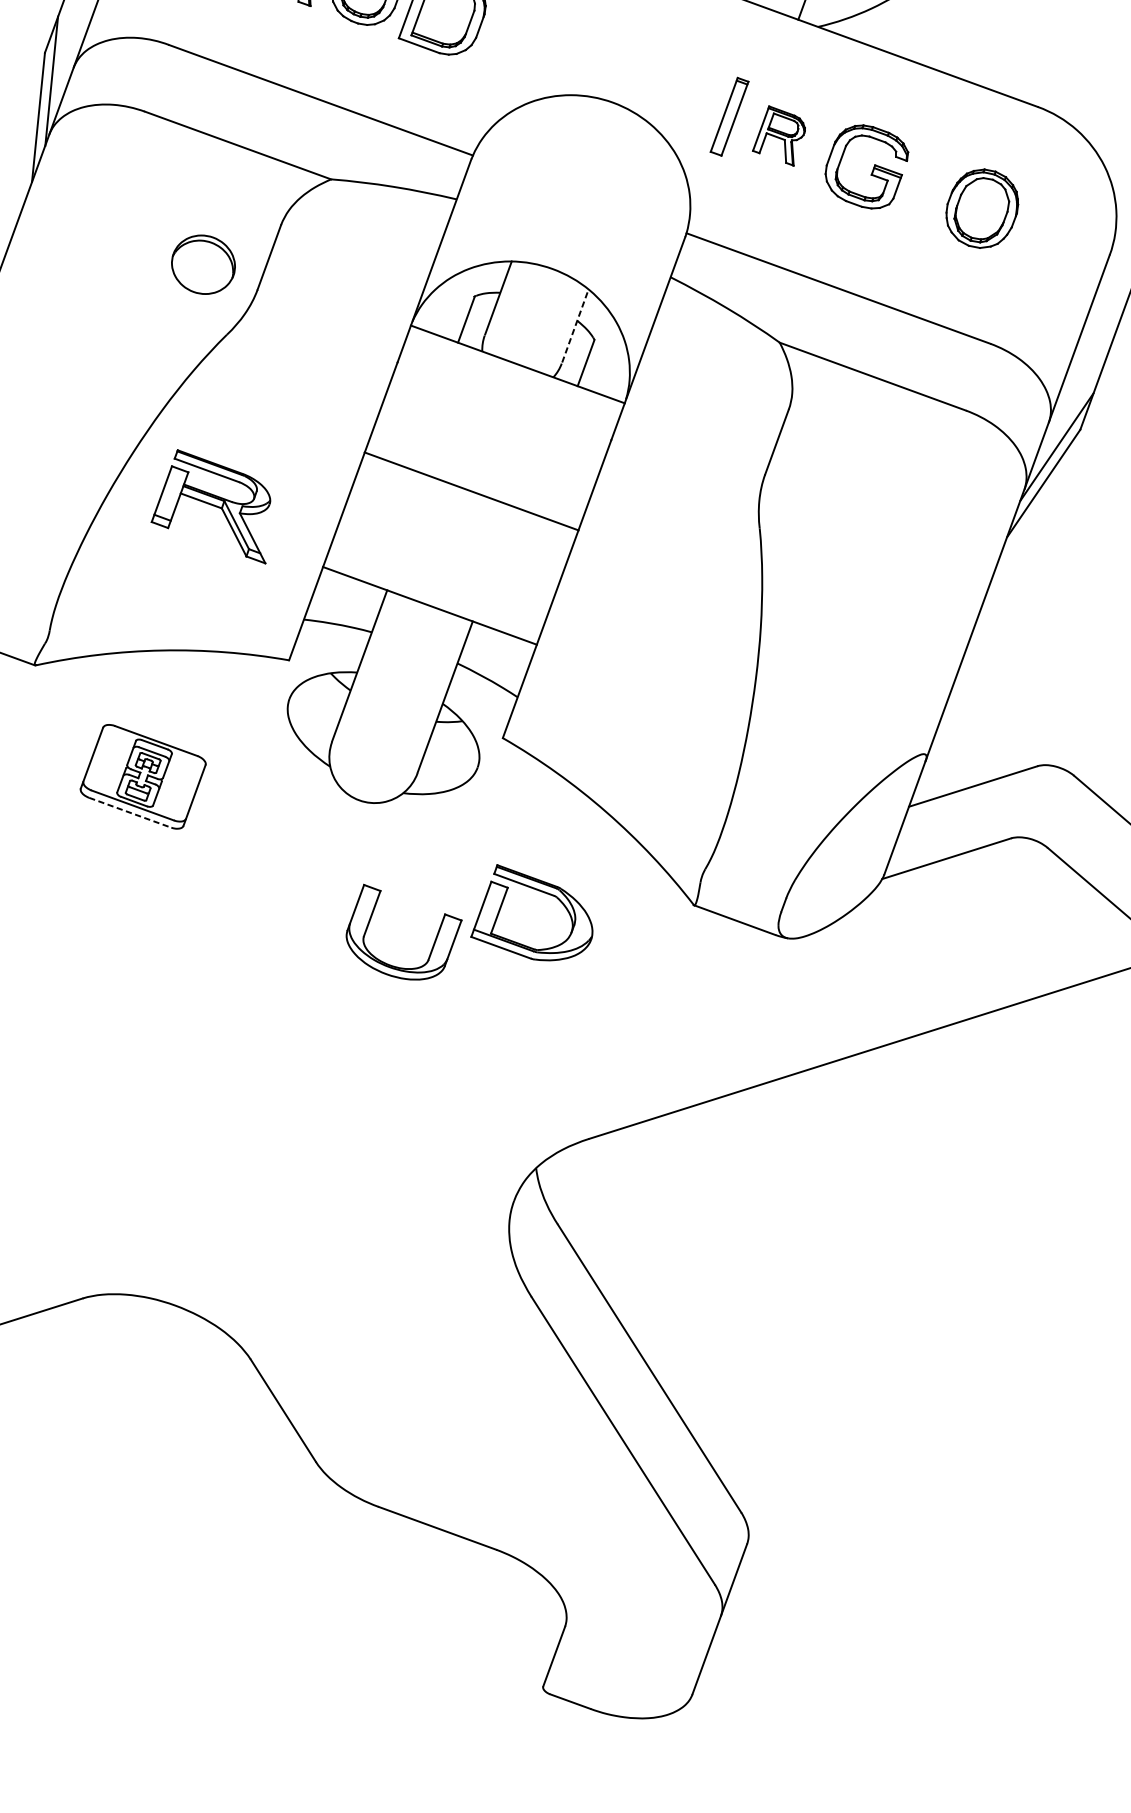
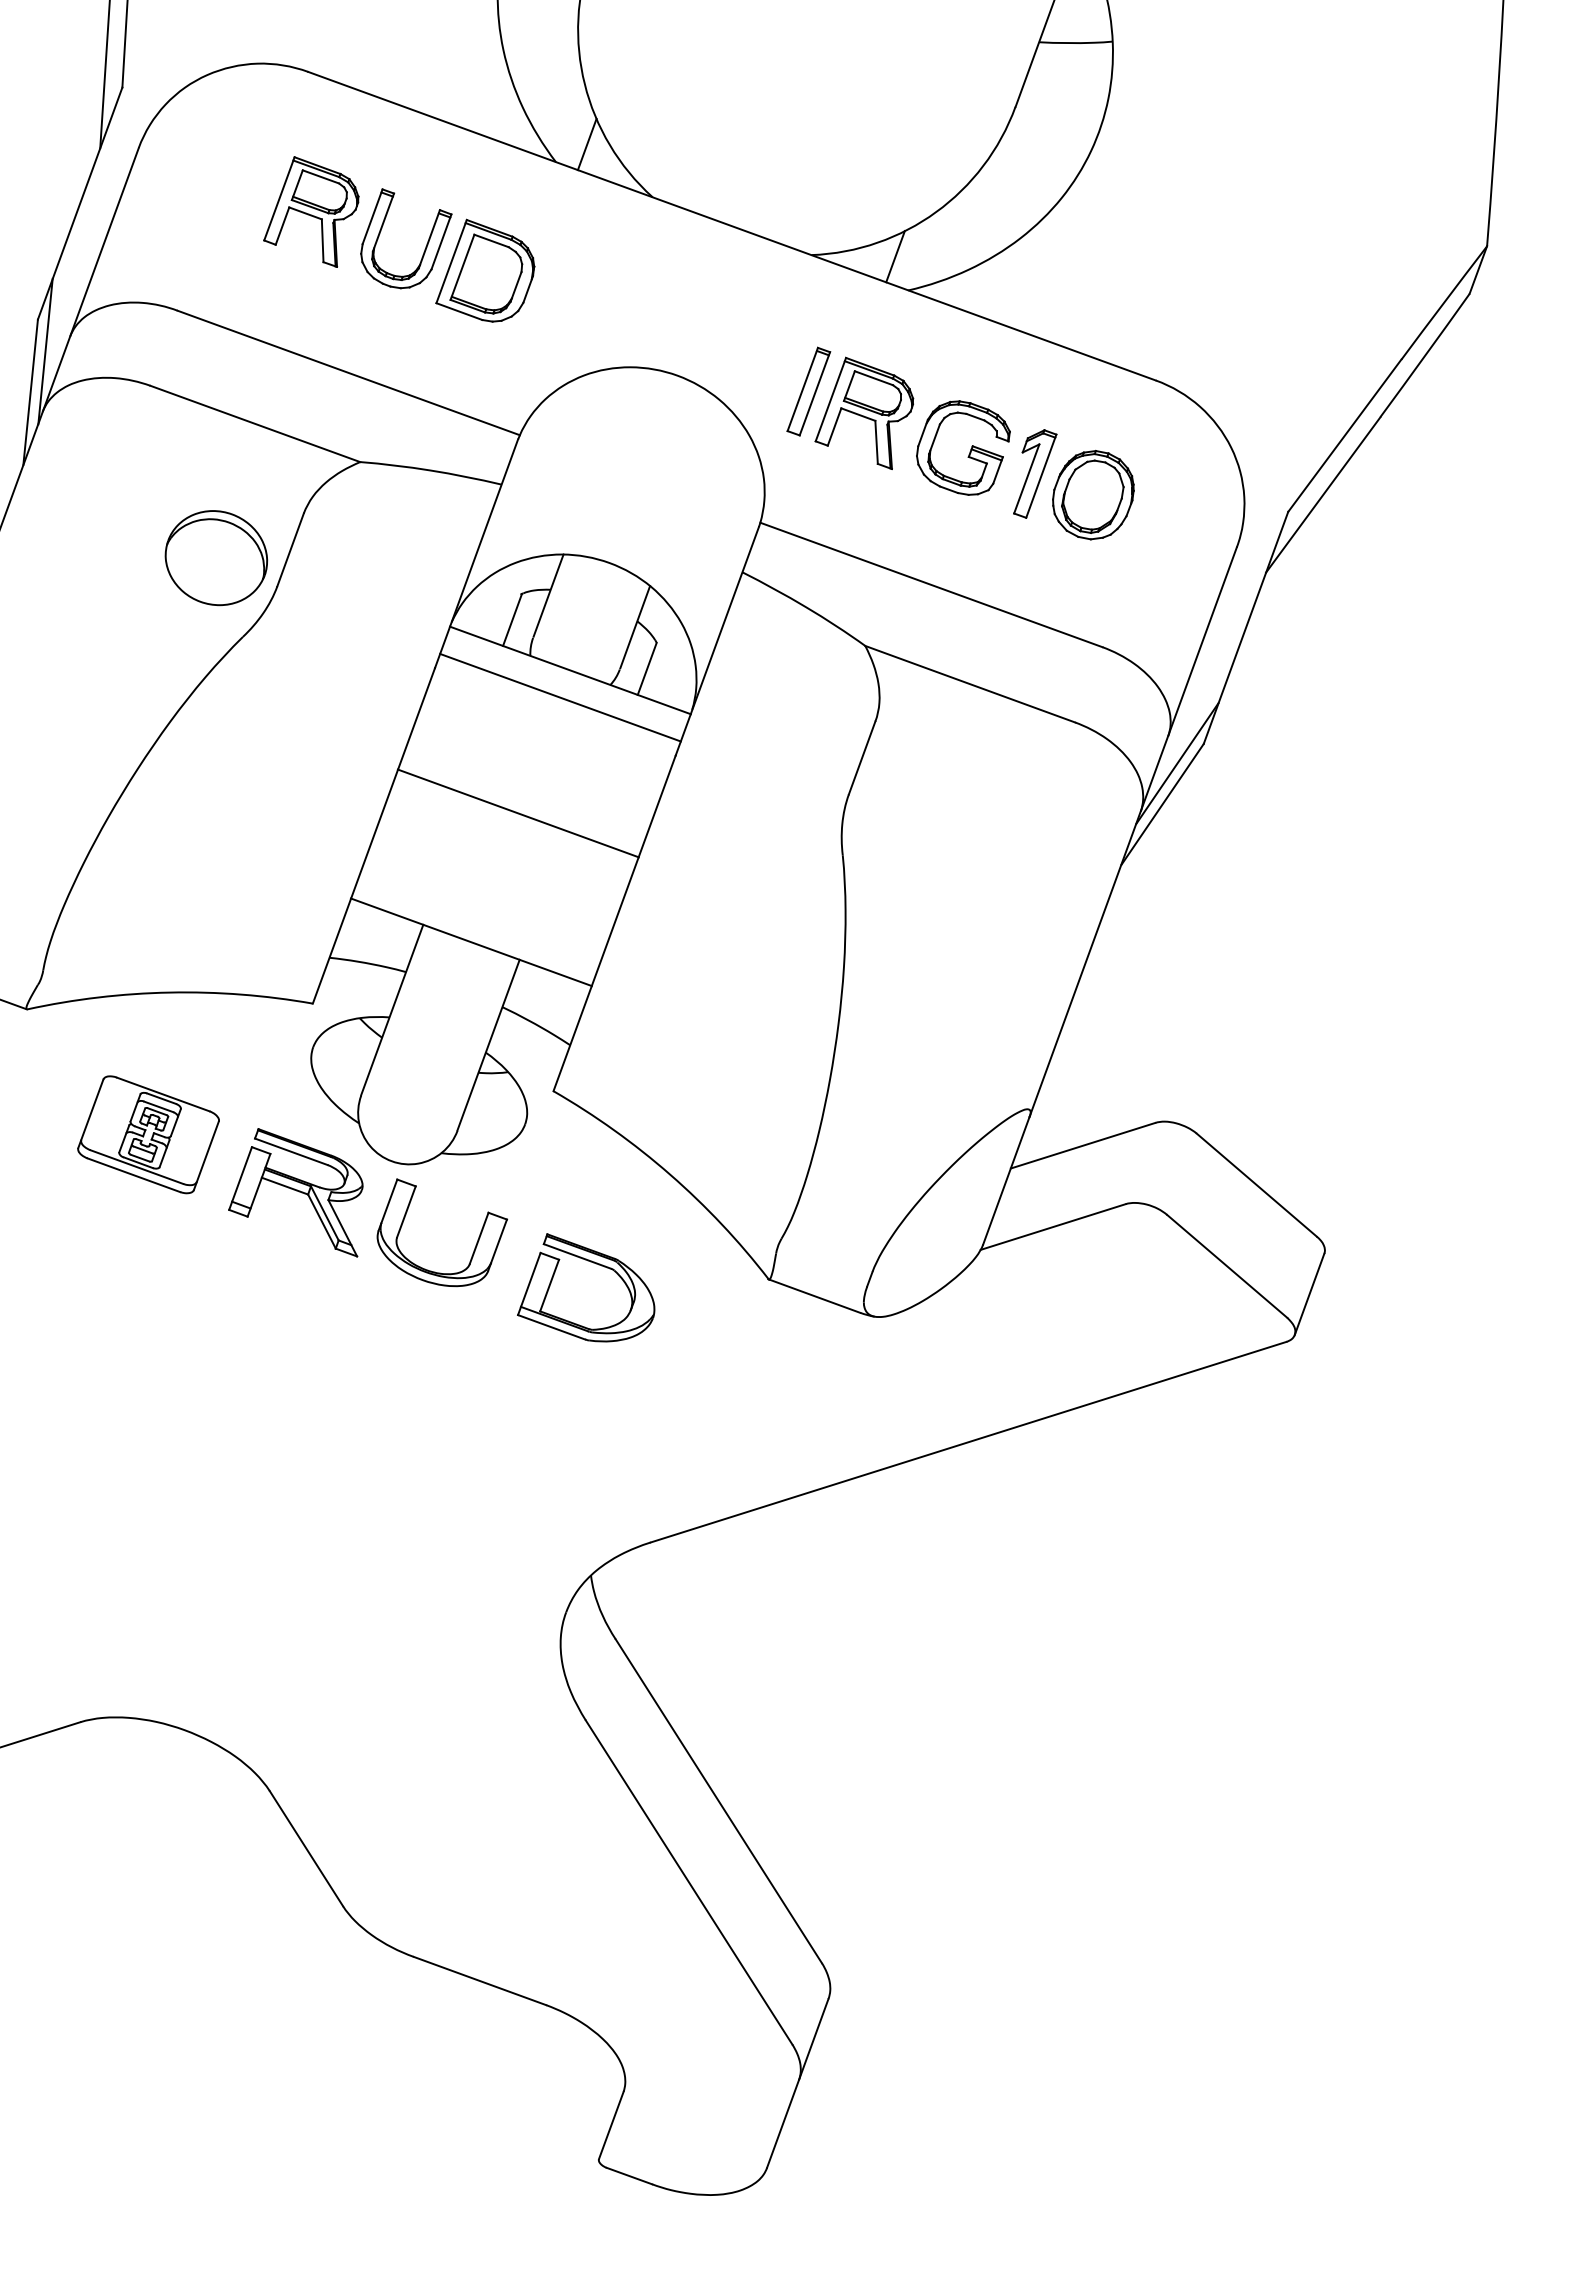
part: (779, 135) -> (864, 412), size x1.67
part: (930, 189) -> (1035, 473), added
part: (203, 265) -> (216, 558), size x1.43
line: (575, 326) -> (635, 627), dashed -> solid
line: (509, 388) -> (560, 697), added
part: (210, 506) -> (295, 1192), moved
line: (130, 812) -> (134, 1175), dashed -> solid
part: (432, 945) -> (474, 1247), moved

